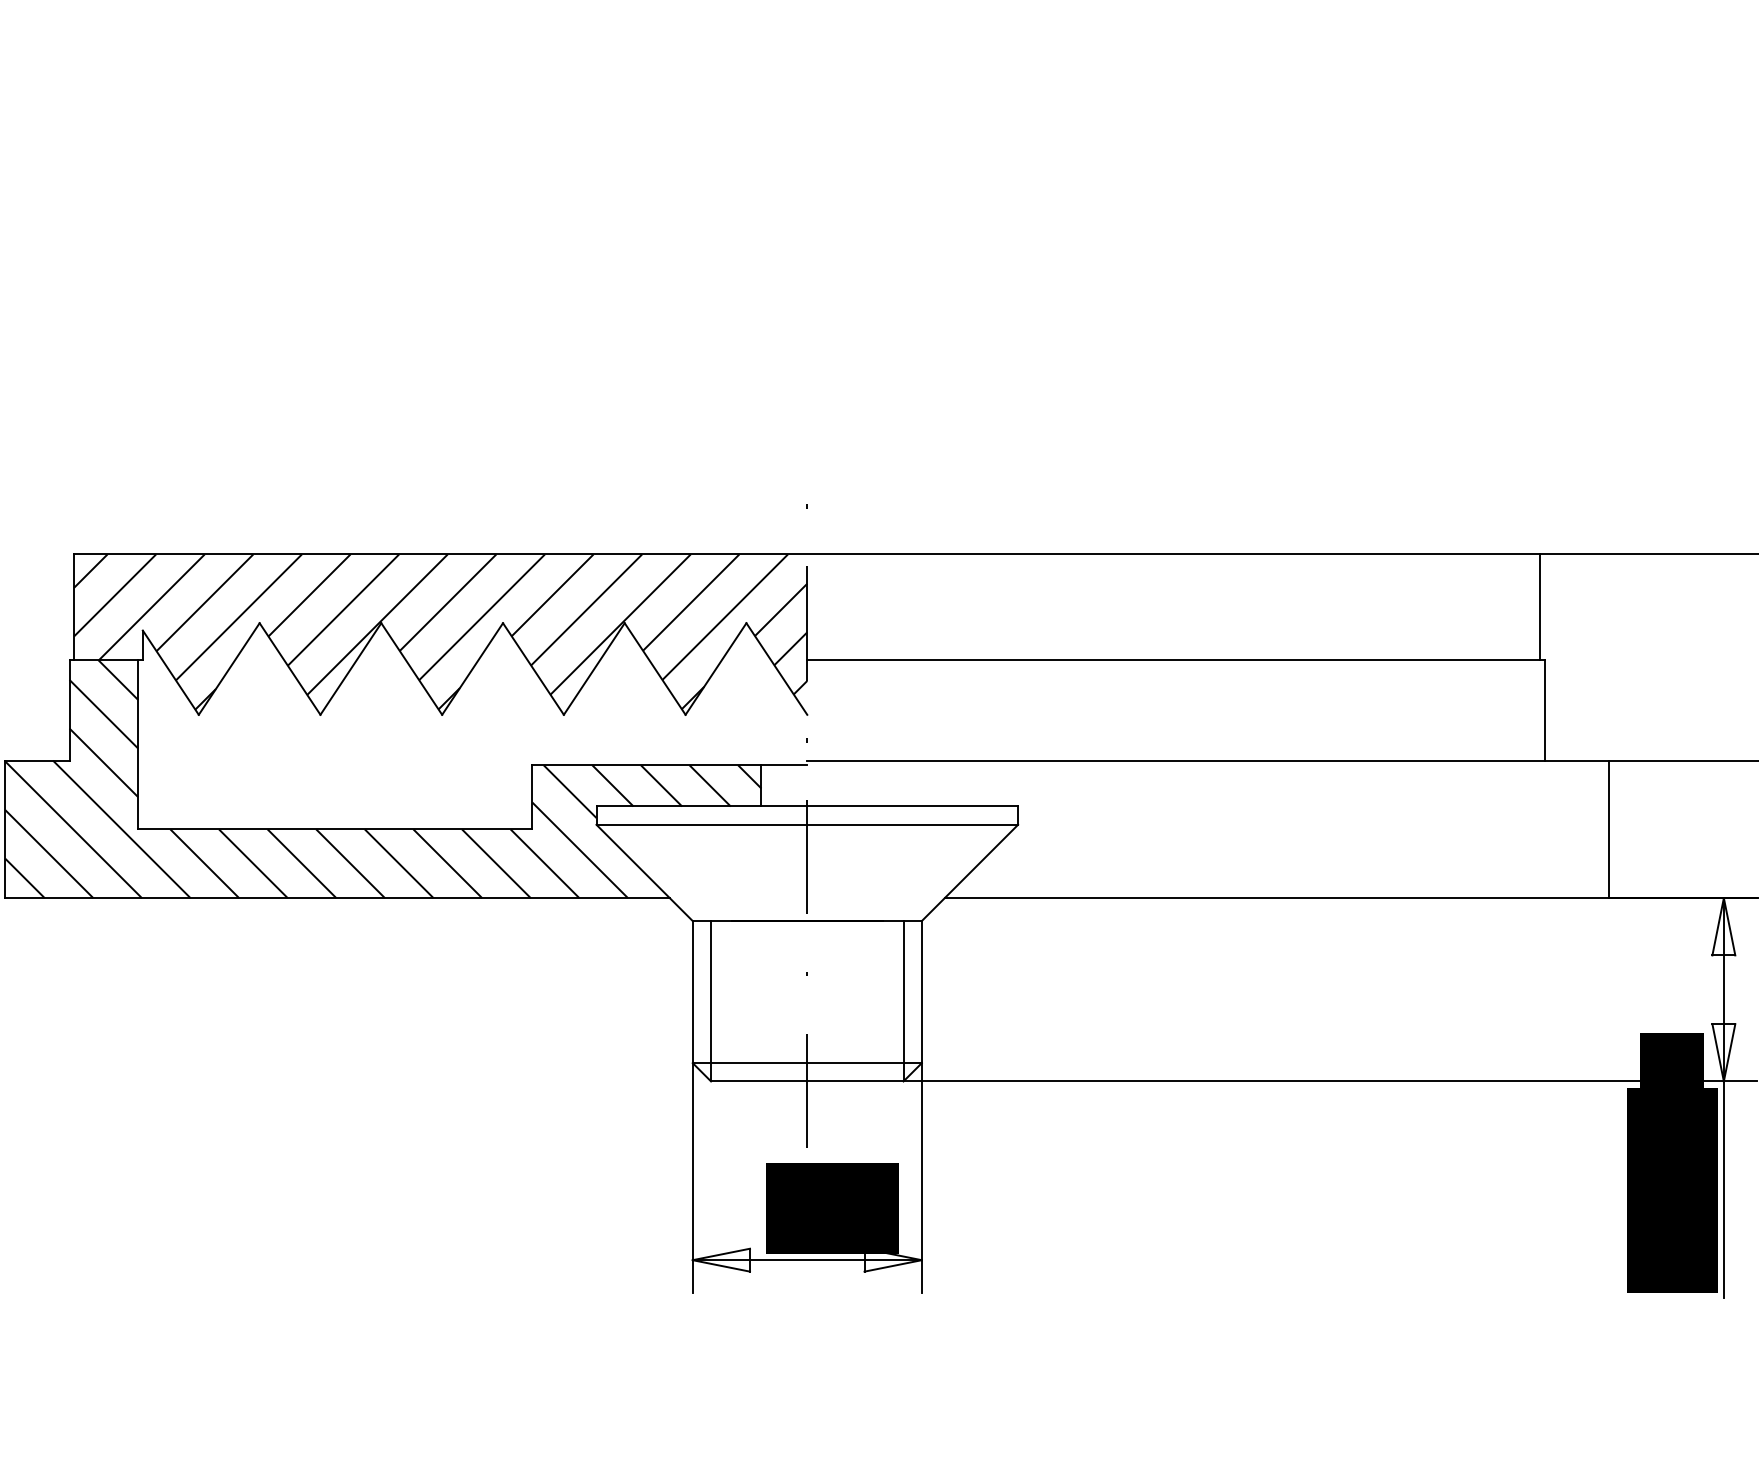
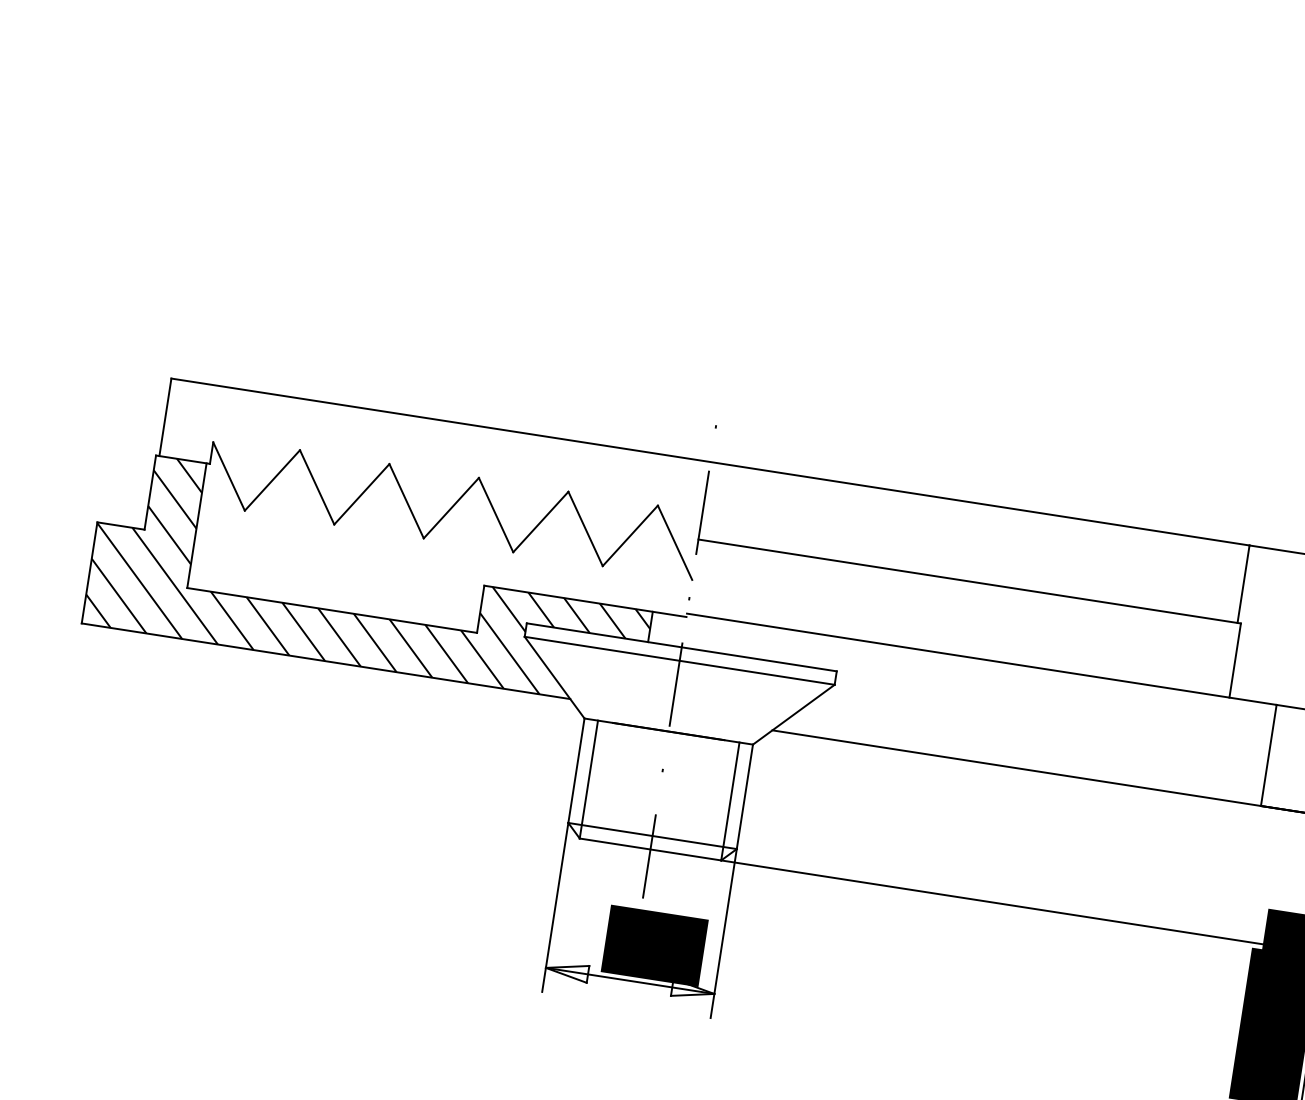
hatch: (440, 631) -> (432, 476), removed

